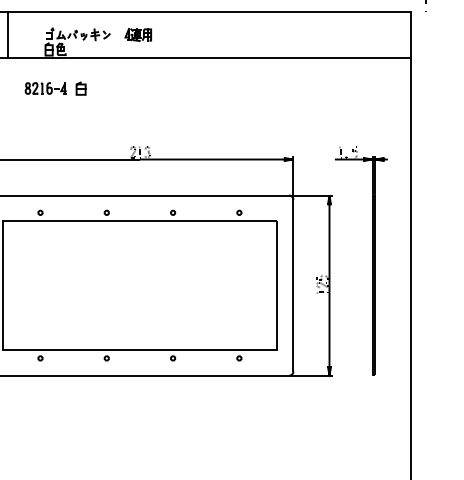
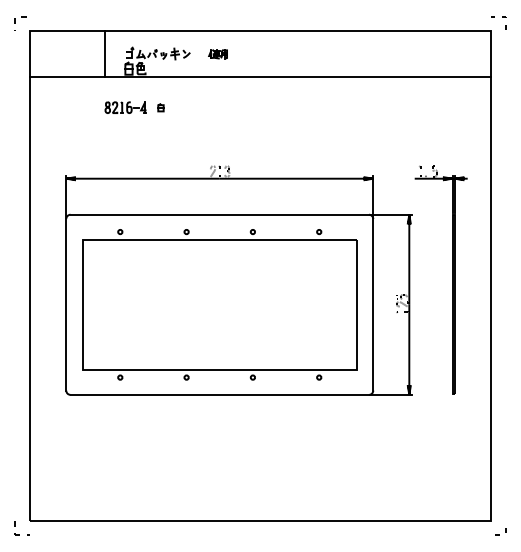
line: (7, 34) -> (104, 53), moved
part: (137, 35) -> (217, 54), size x0.7
part: (80, 88) -> (160, 107), size x0.6

